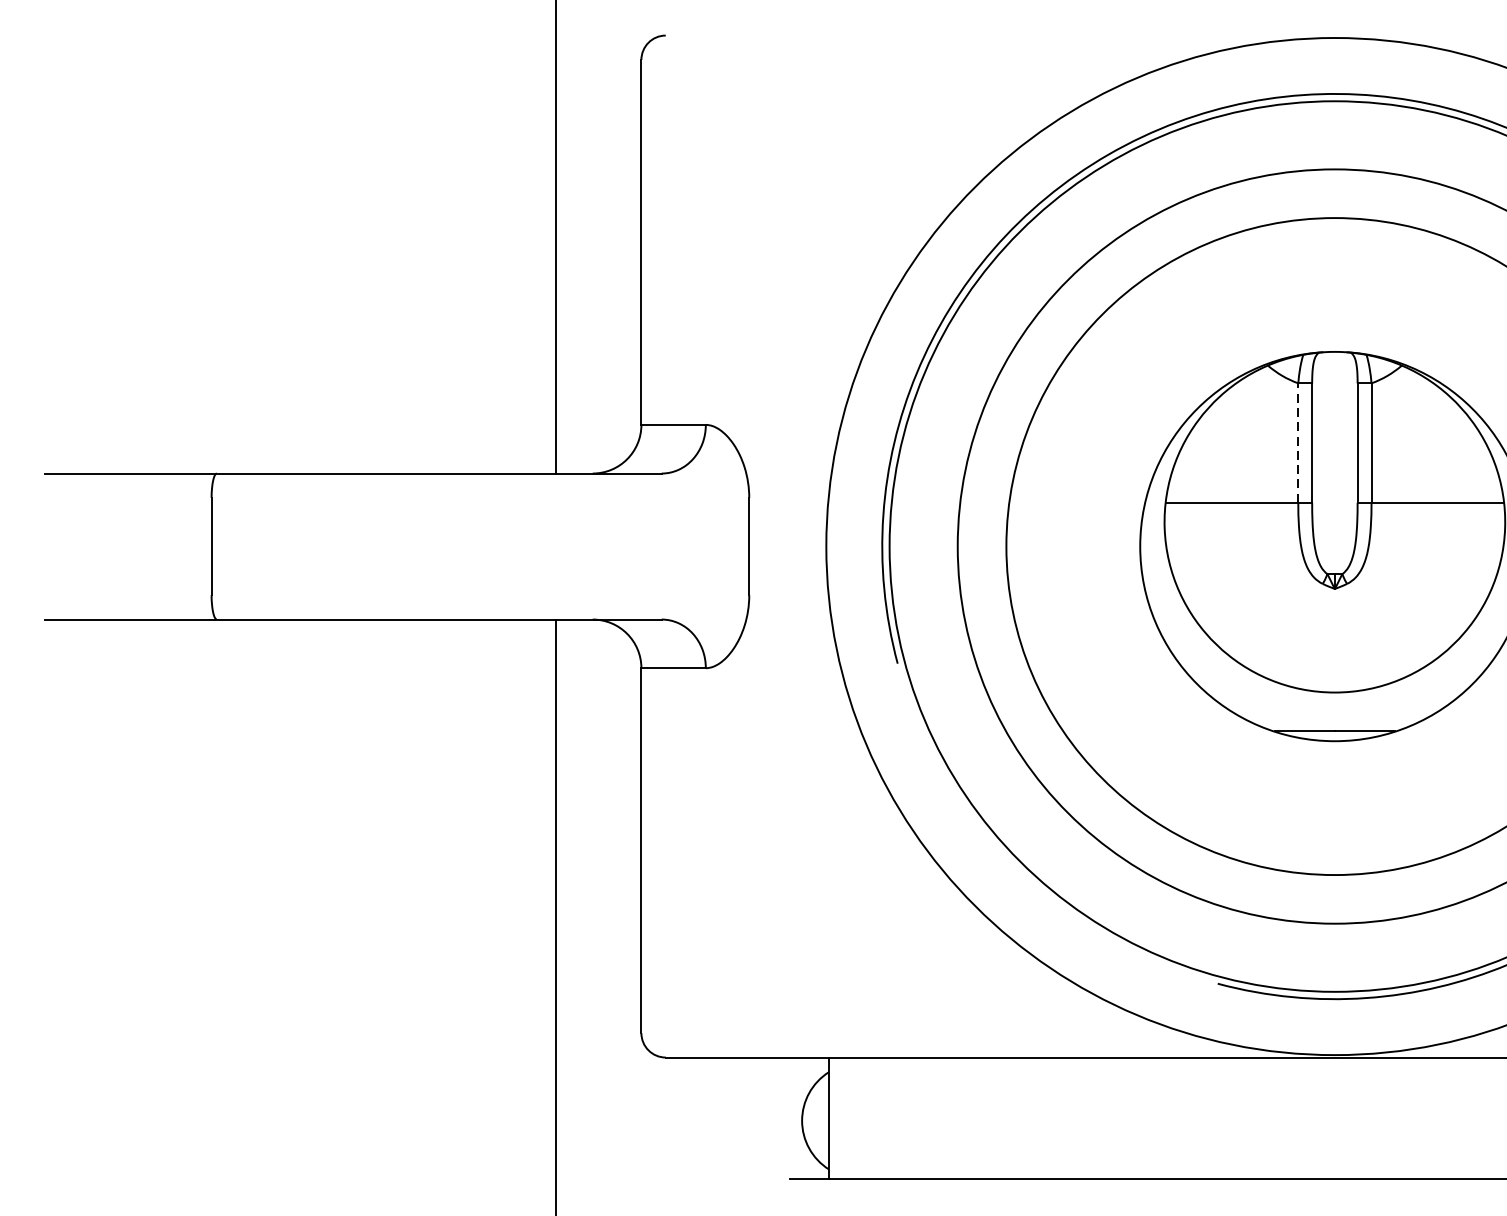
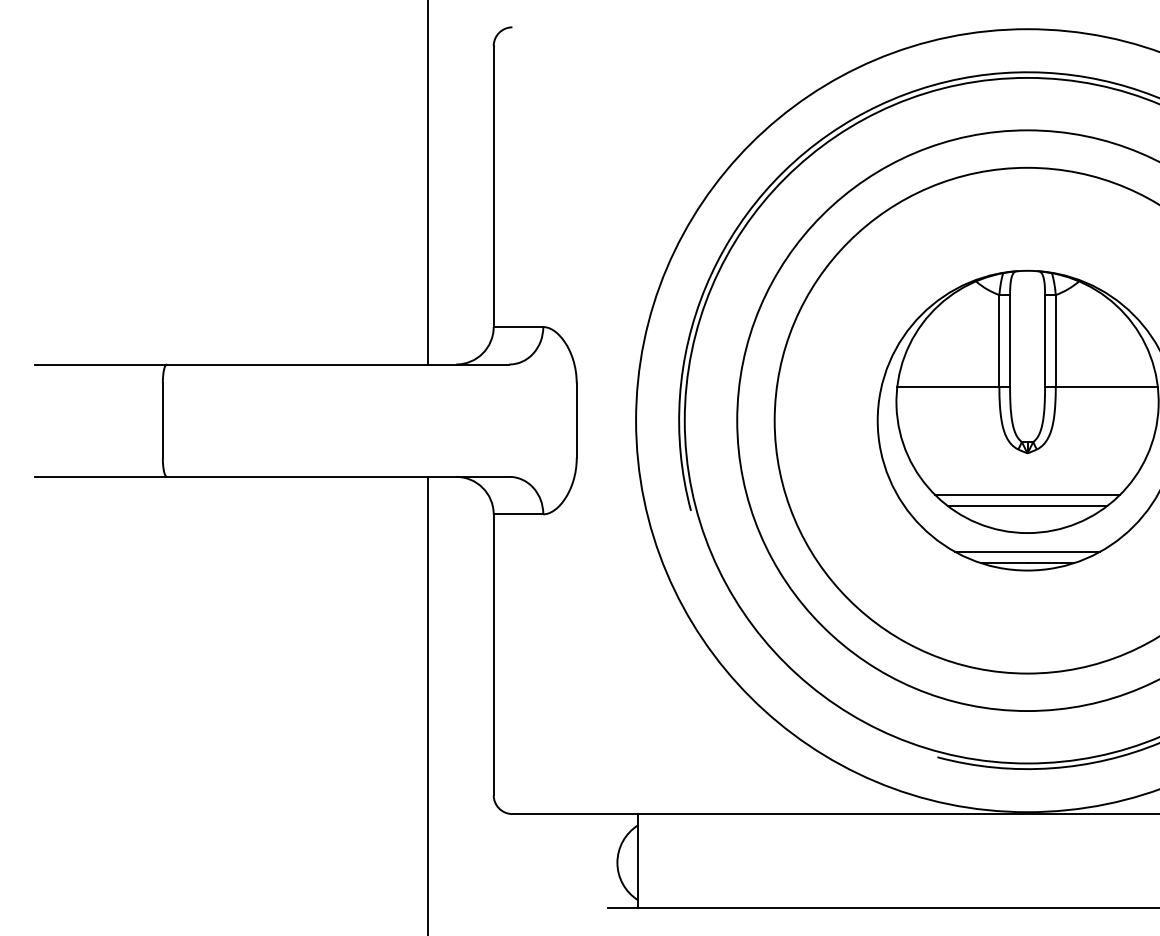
line: (1298, 443) -> (999, 341), dashed -> solid
line: (1334, 643) -> (1027, 495), added
line: (1334, 658) -> (1027, 506), added
line: (1334, 716) -> (1027, 551), added

